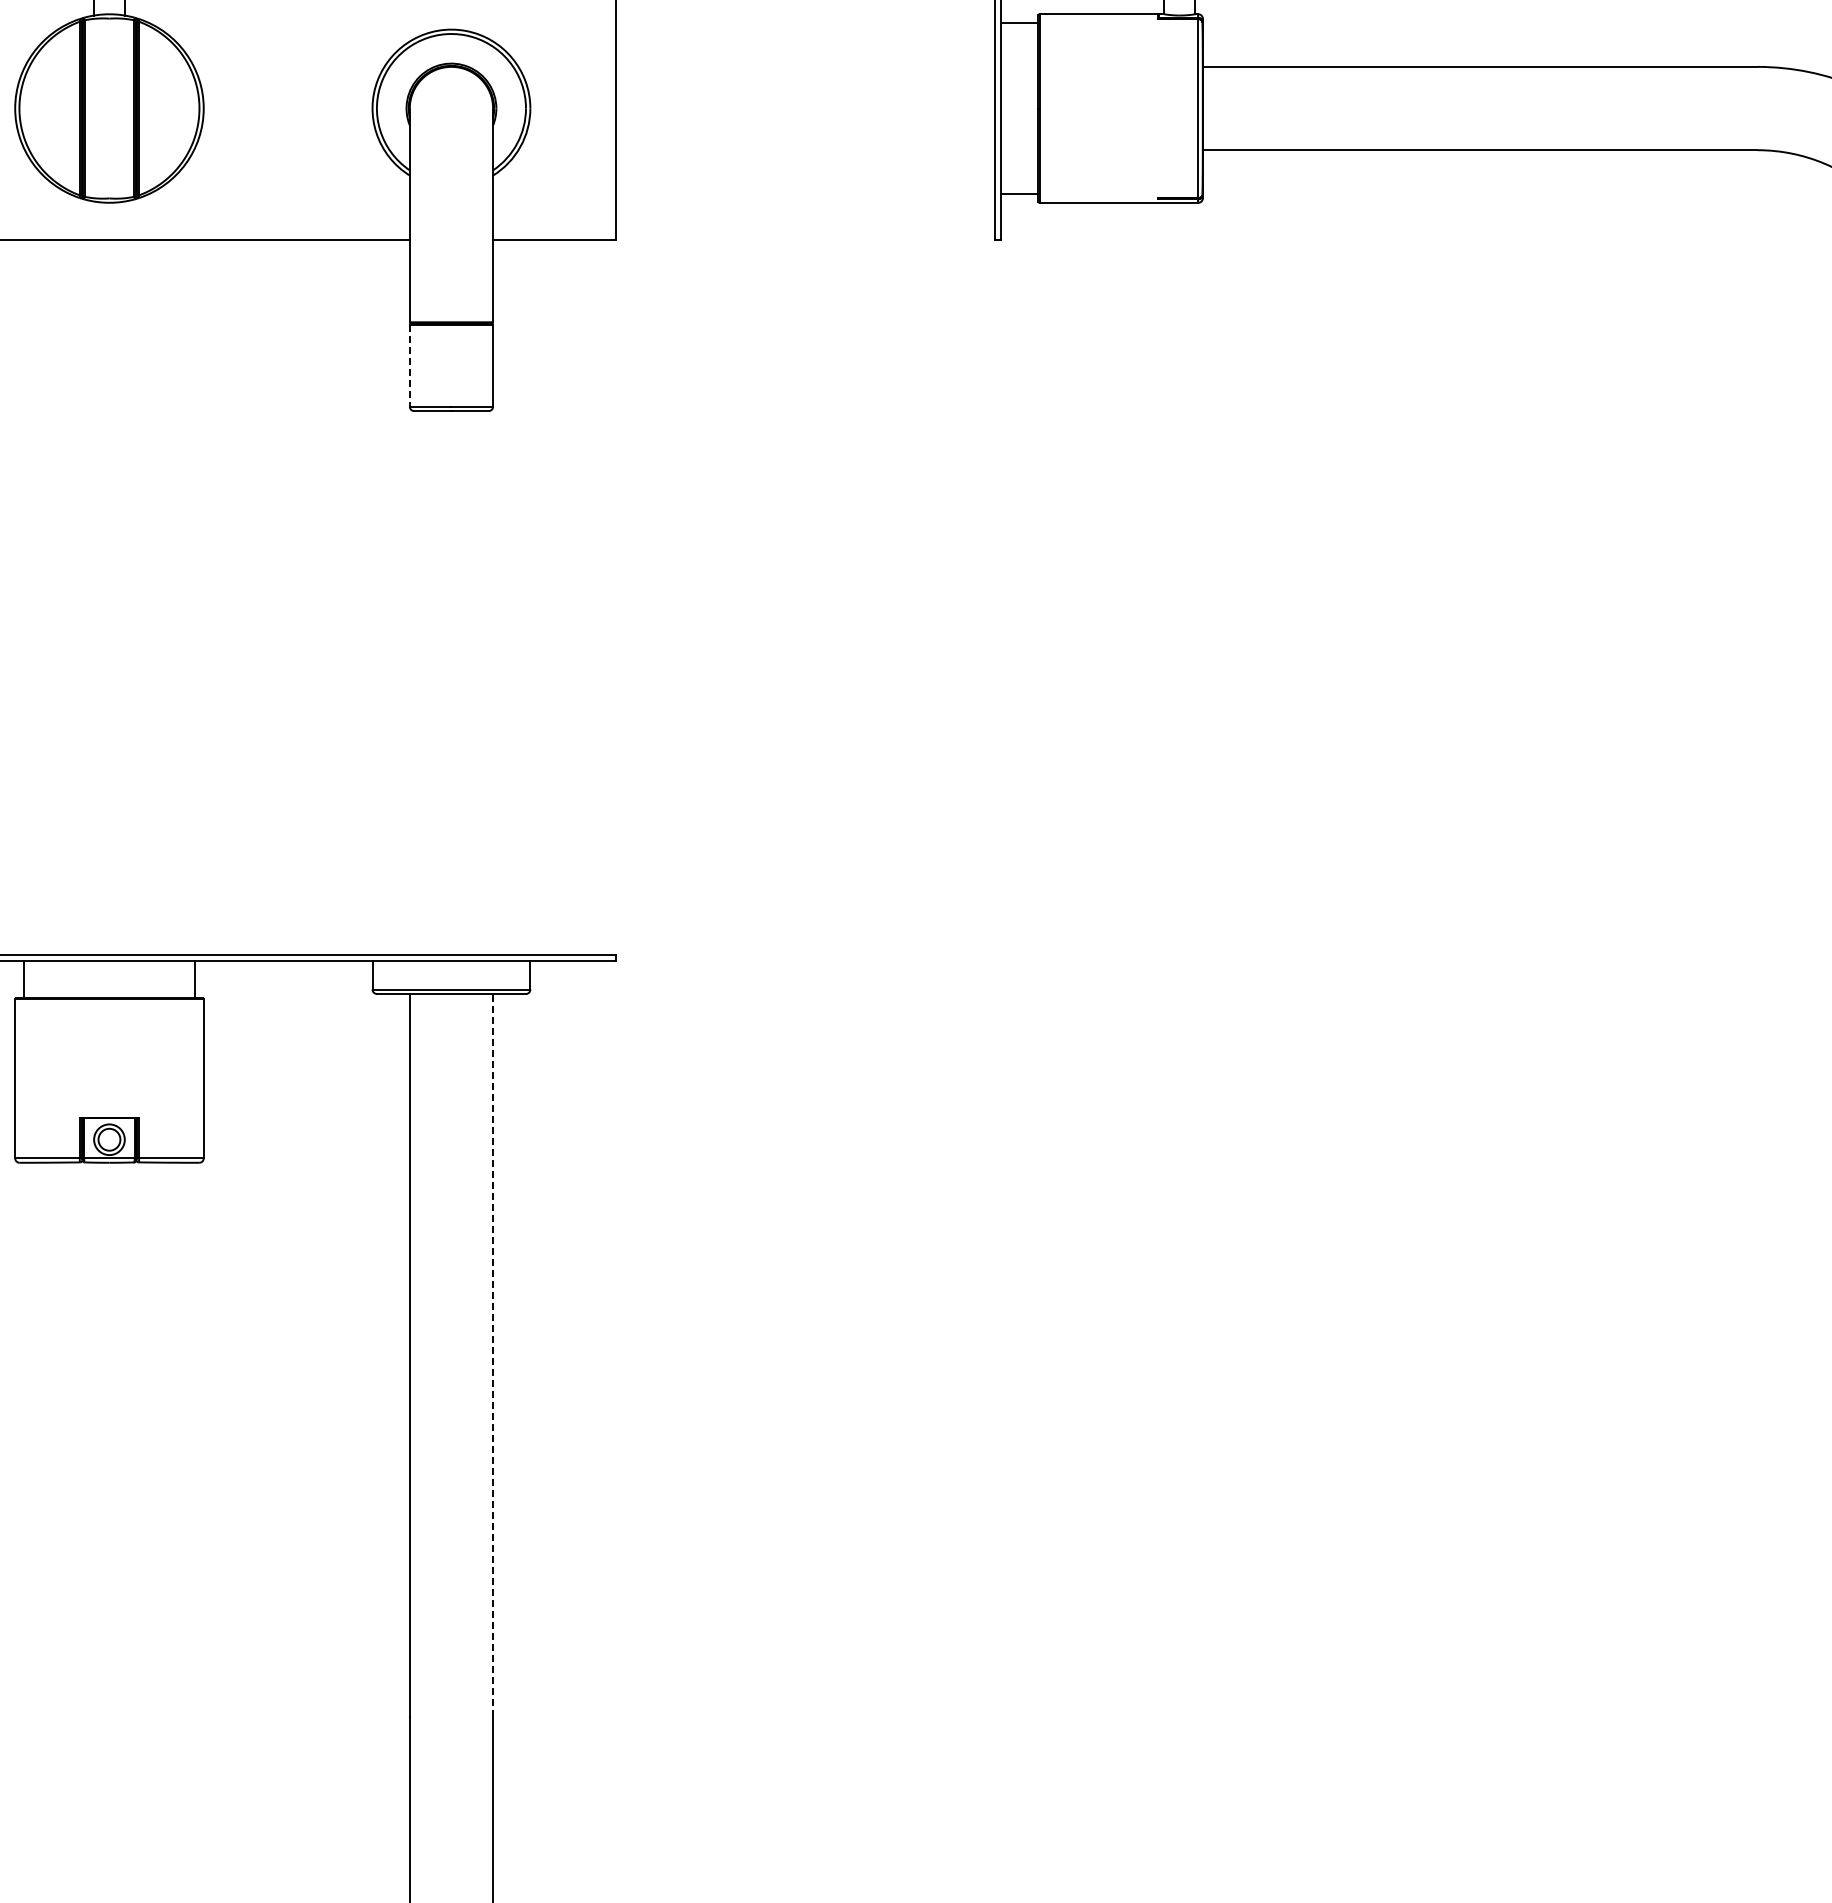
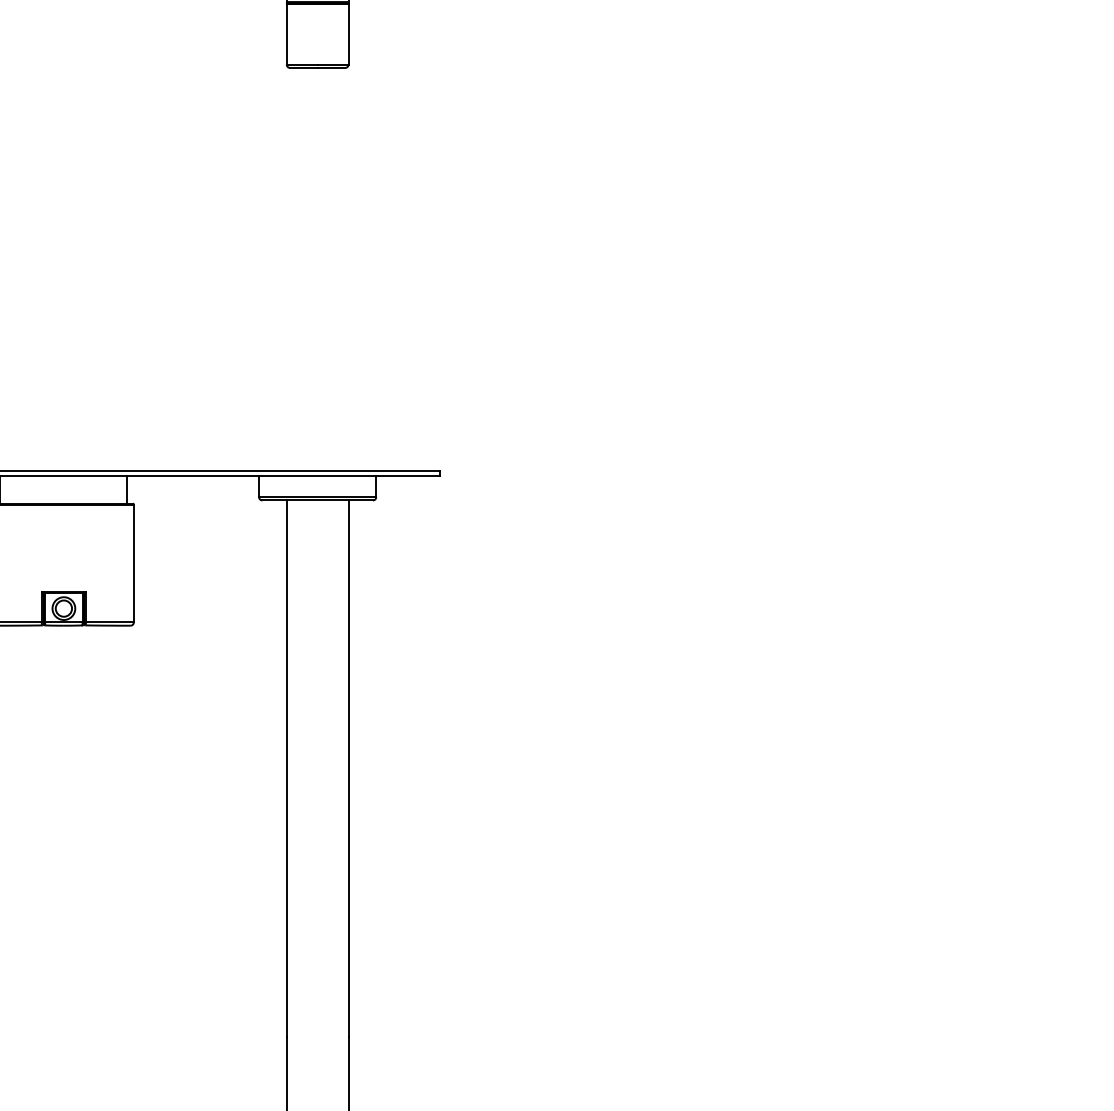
line: (409, 366) -> (286, 34), dashed -> solid
line: (493, 1355) -> (348, 768), dashed -> solid

